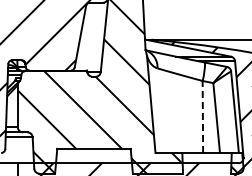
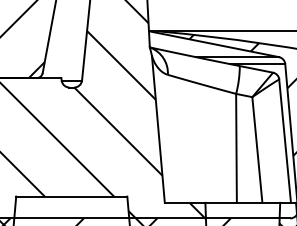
line: (202, 116) -> (235, 147), dashed -> solid

